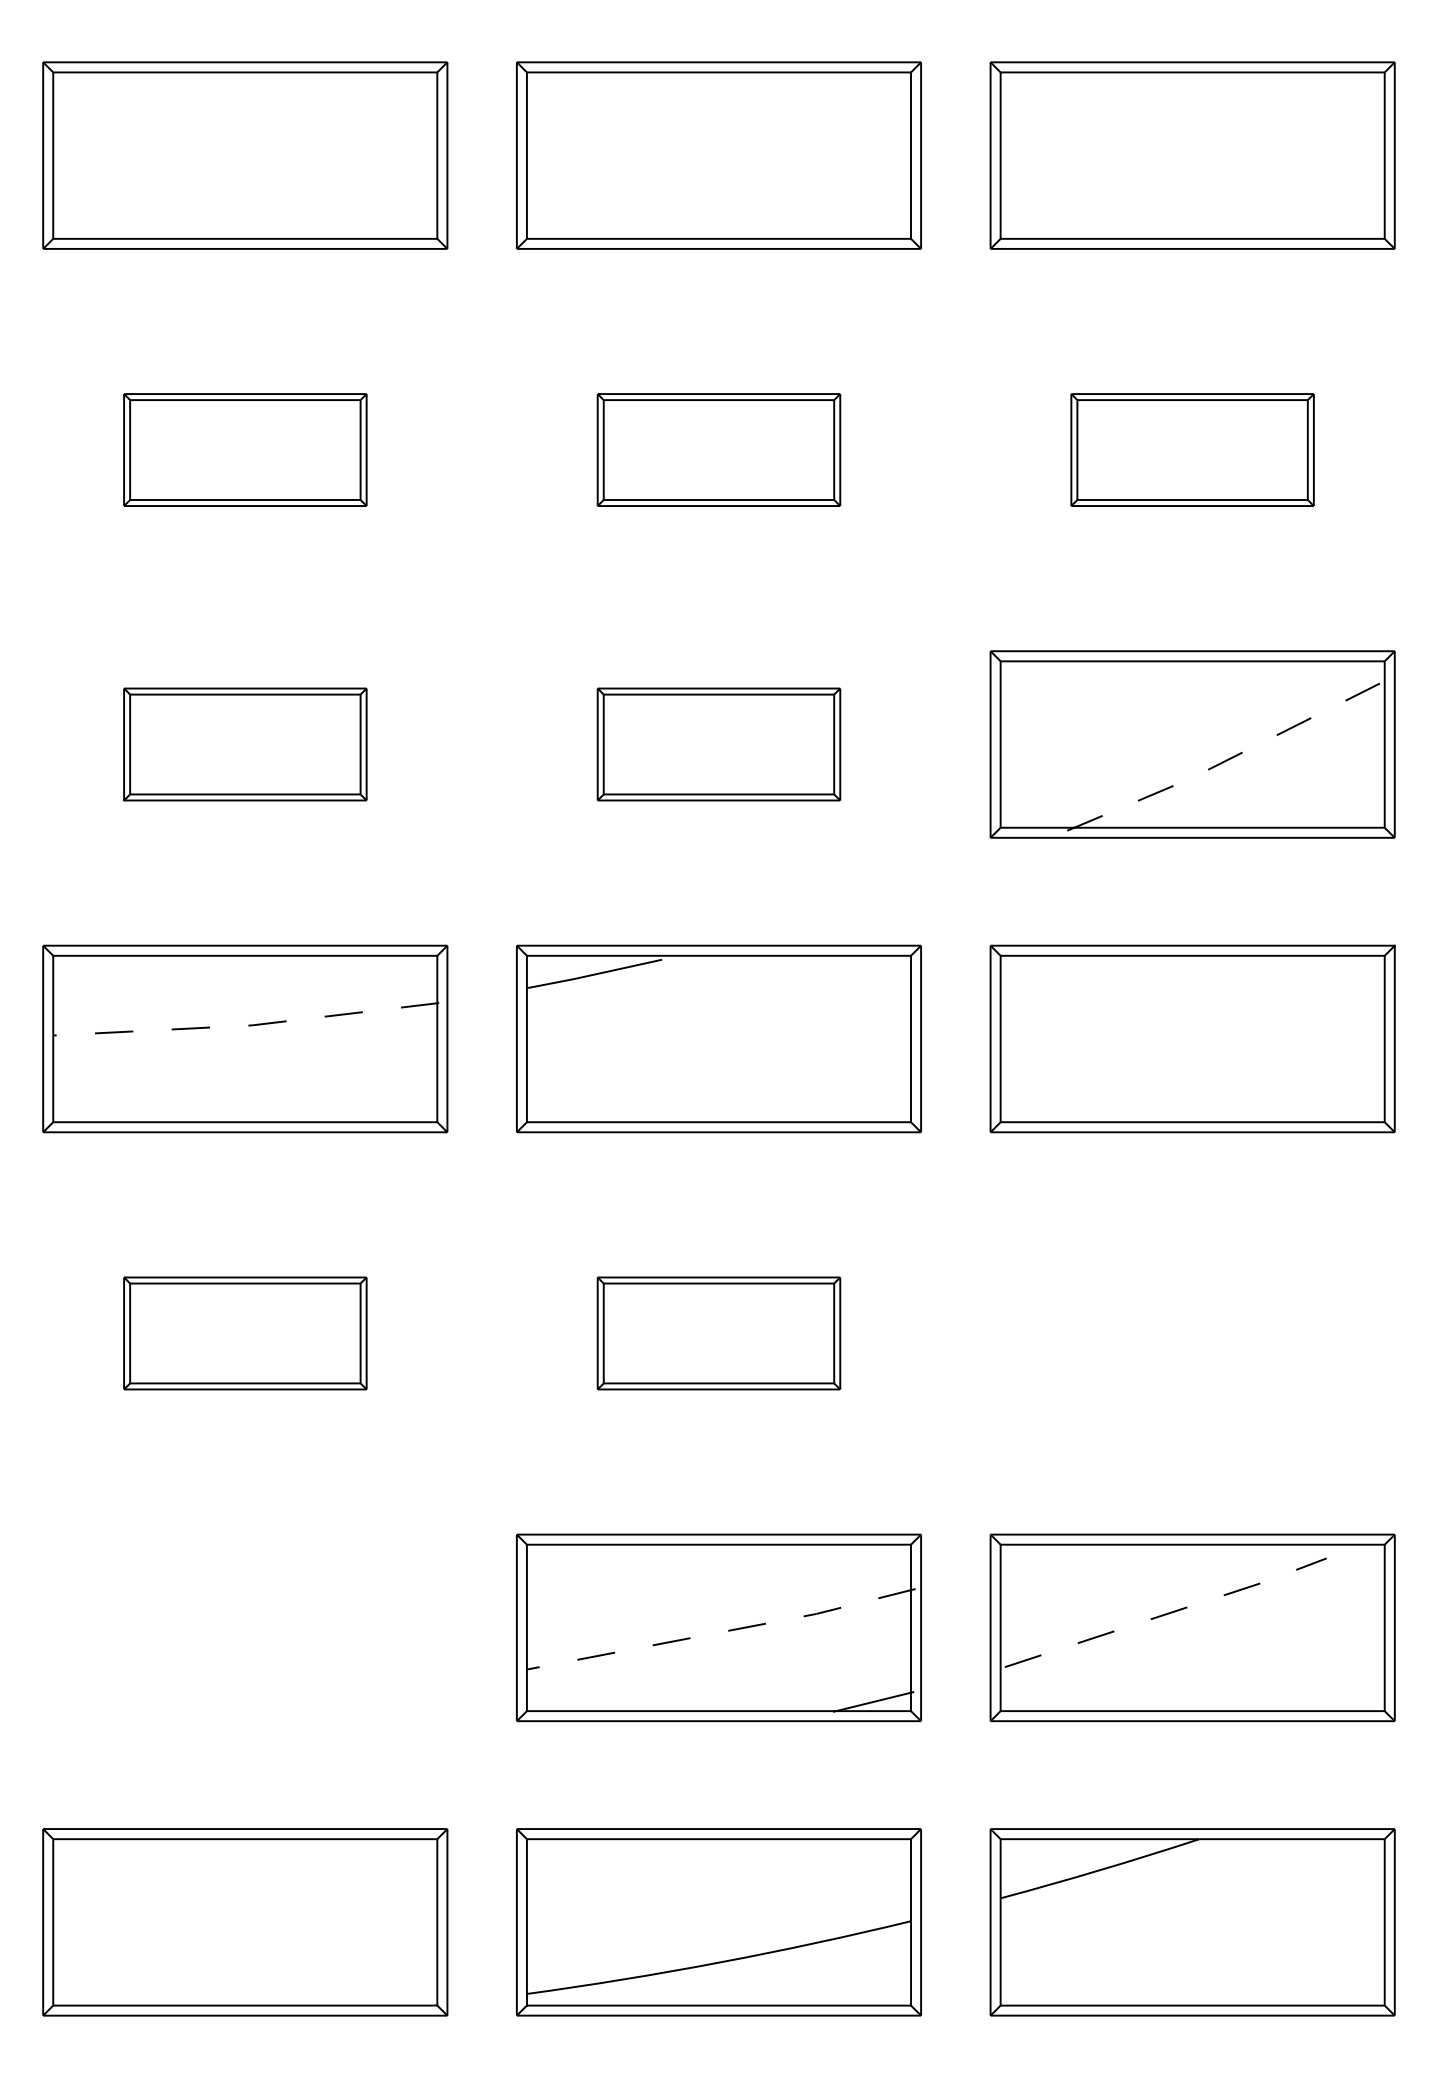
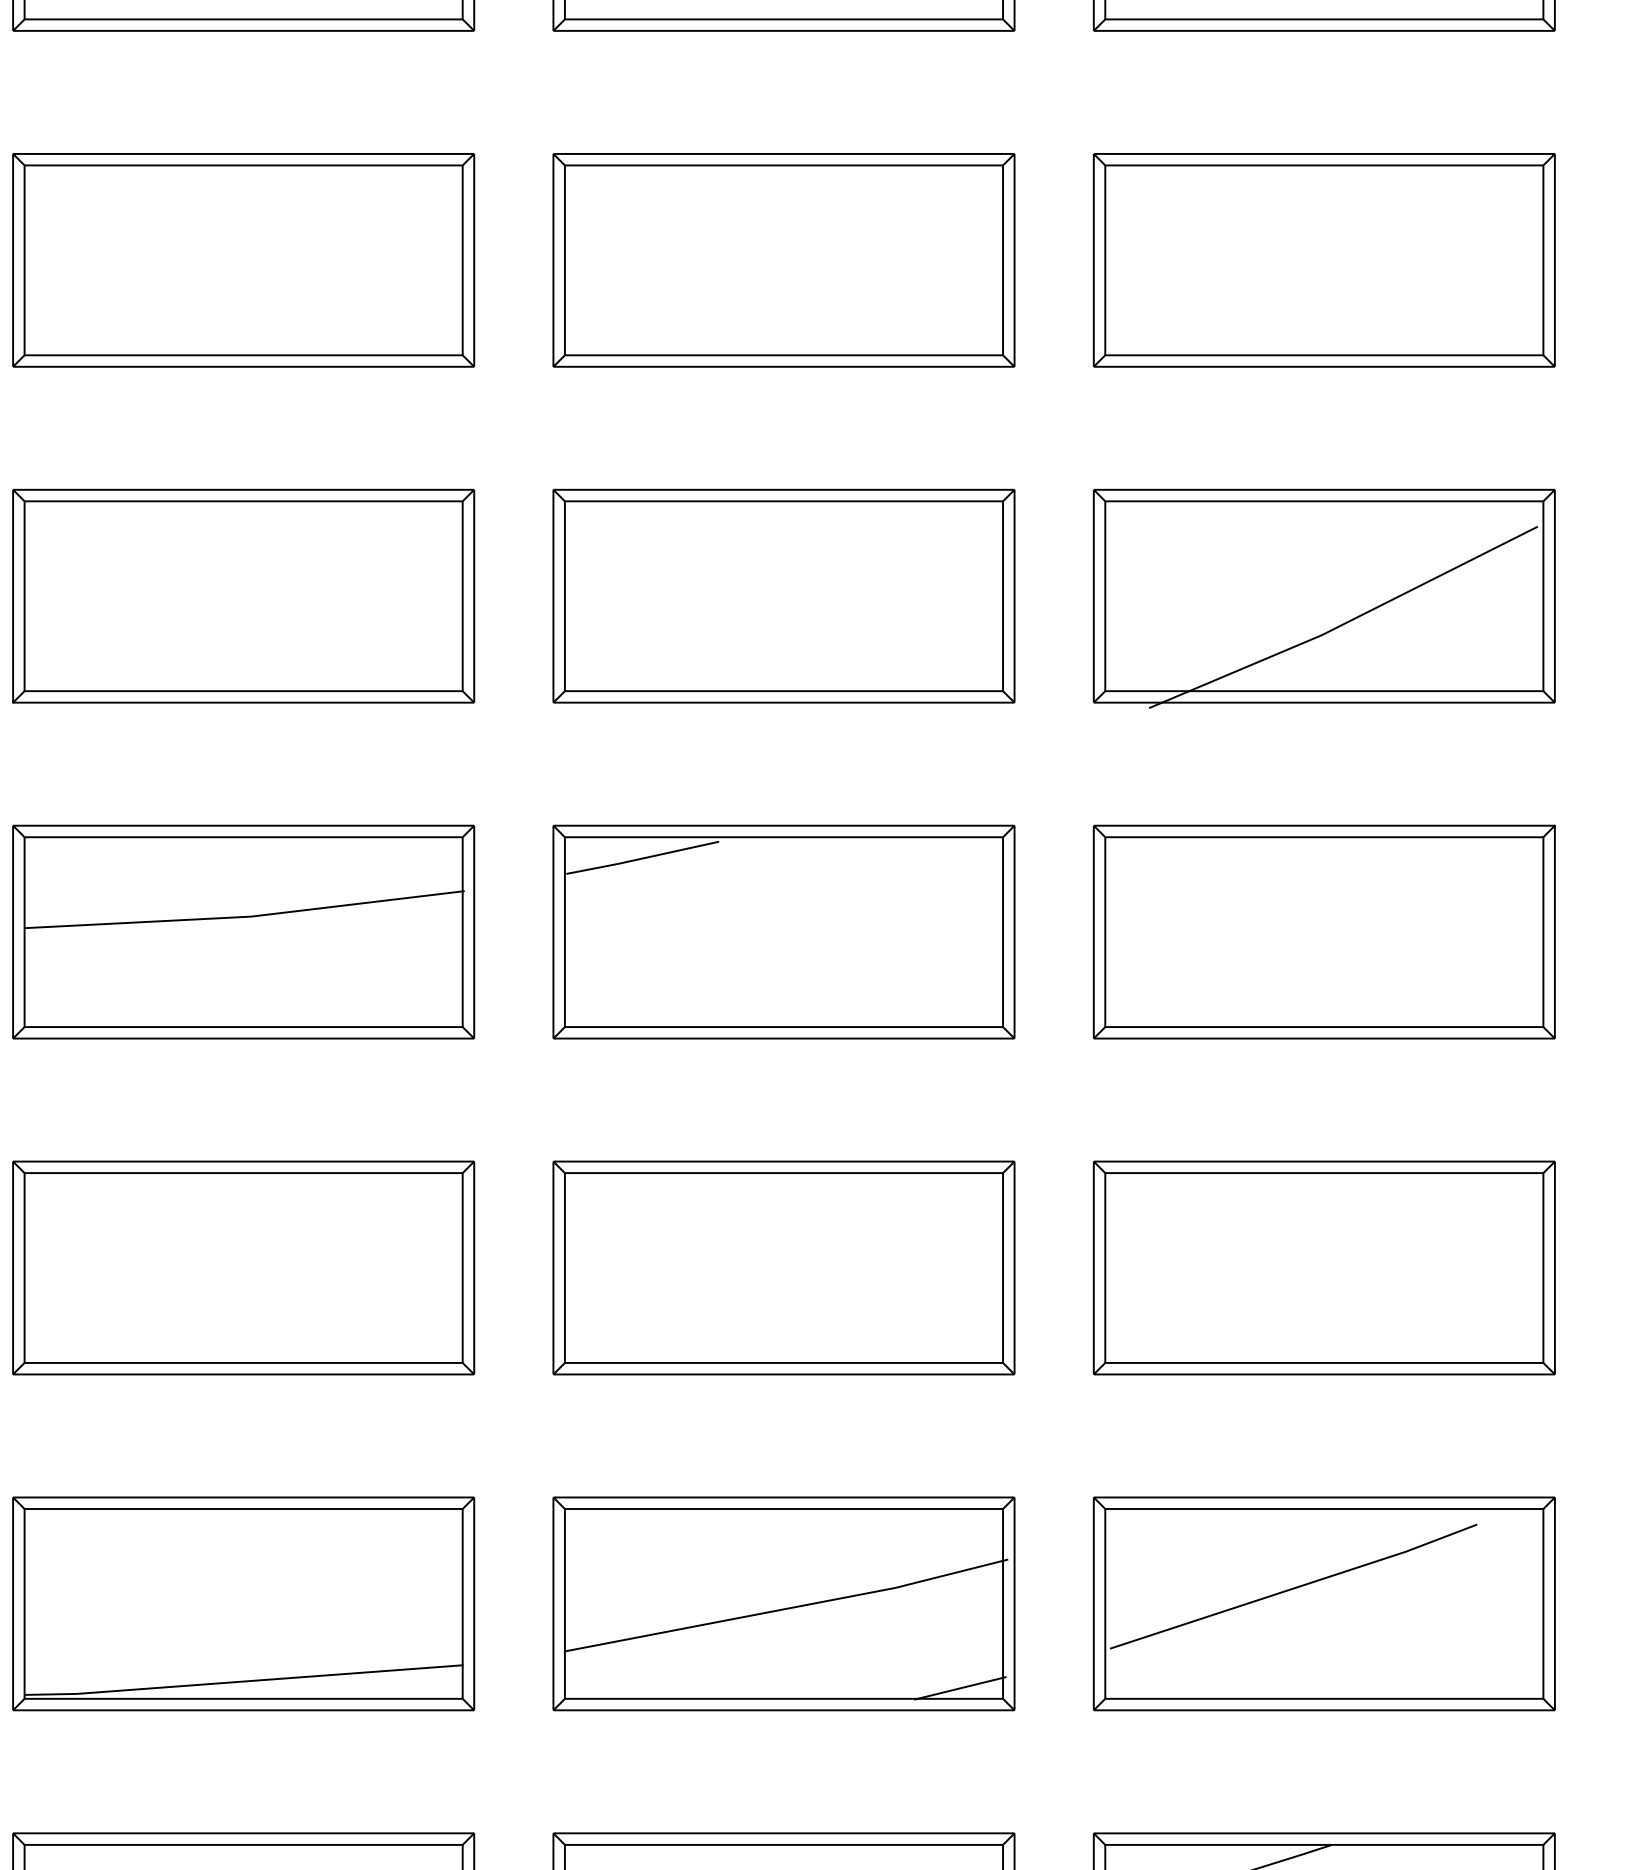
part: (245, 449) -> (243, 259), size x1.67
part: (718, 449) -> (783, 259), size x1.67
part: (1192, 449) -> (1324, 259), size x1.67
part: (245, 744) -> (243, 596), size x1.67
part: (718, 744) -> (783, 596), size x1.67
line: (1211, 768) -> (1345, 623), dashed -> solid
line: (246, 1025) -> (245, 916), dashed -> solid
part: (245, 1333) -> (243, 1268), size x1.67
part: (718, 1333) -> (783, 1268), size x1.67
part: (1192, 1333) -> (1324, 1268), added
line: (1166, 1614) -> (1294, 1588), dashed -> solid
part: (245, 1627) -> (243, 1603), added
line: (722, 1632) -> (788, 1609), dashed -> solid

